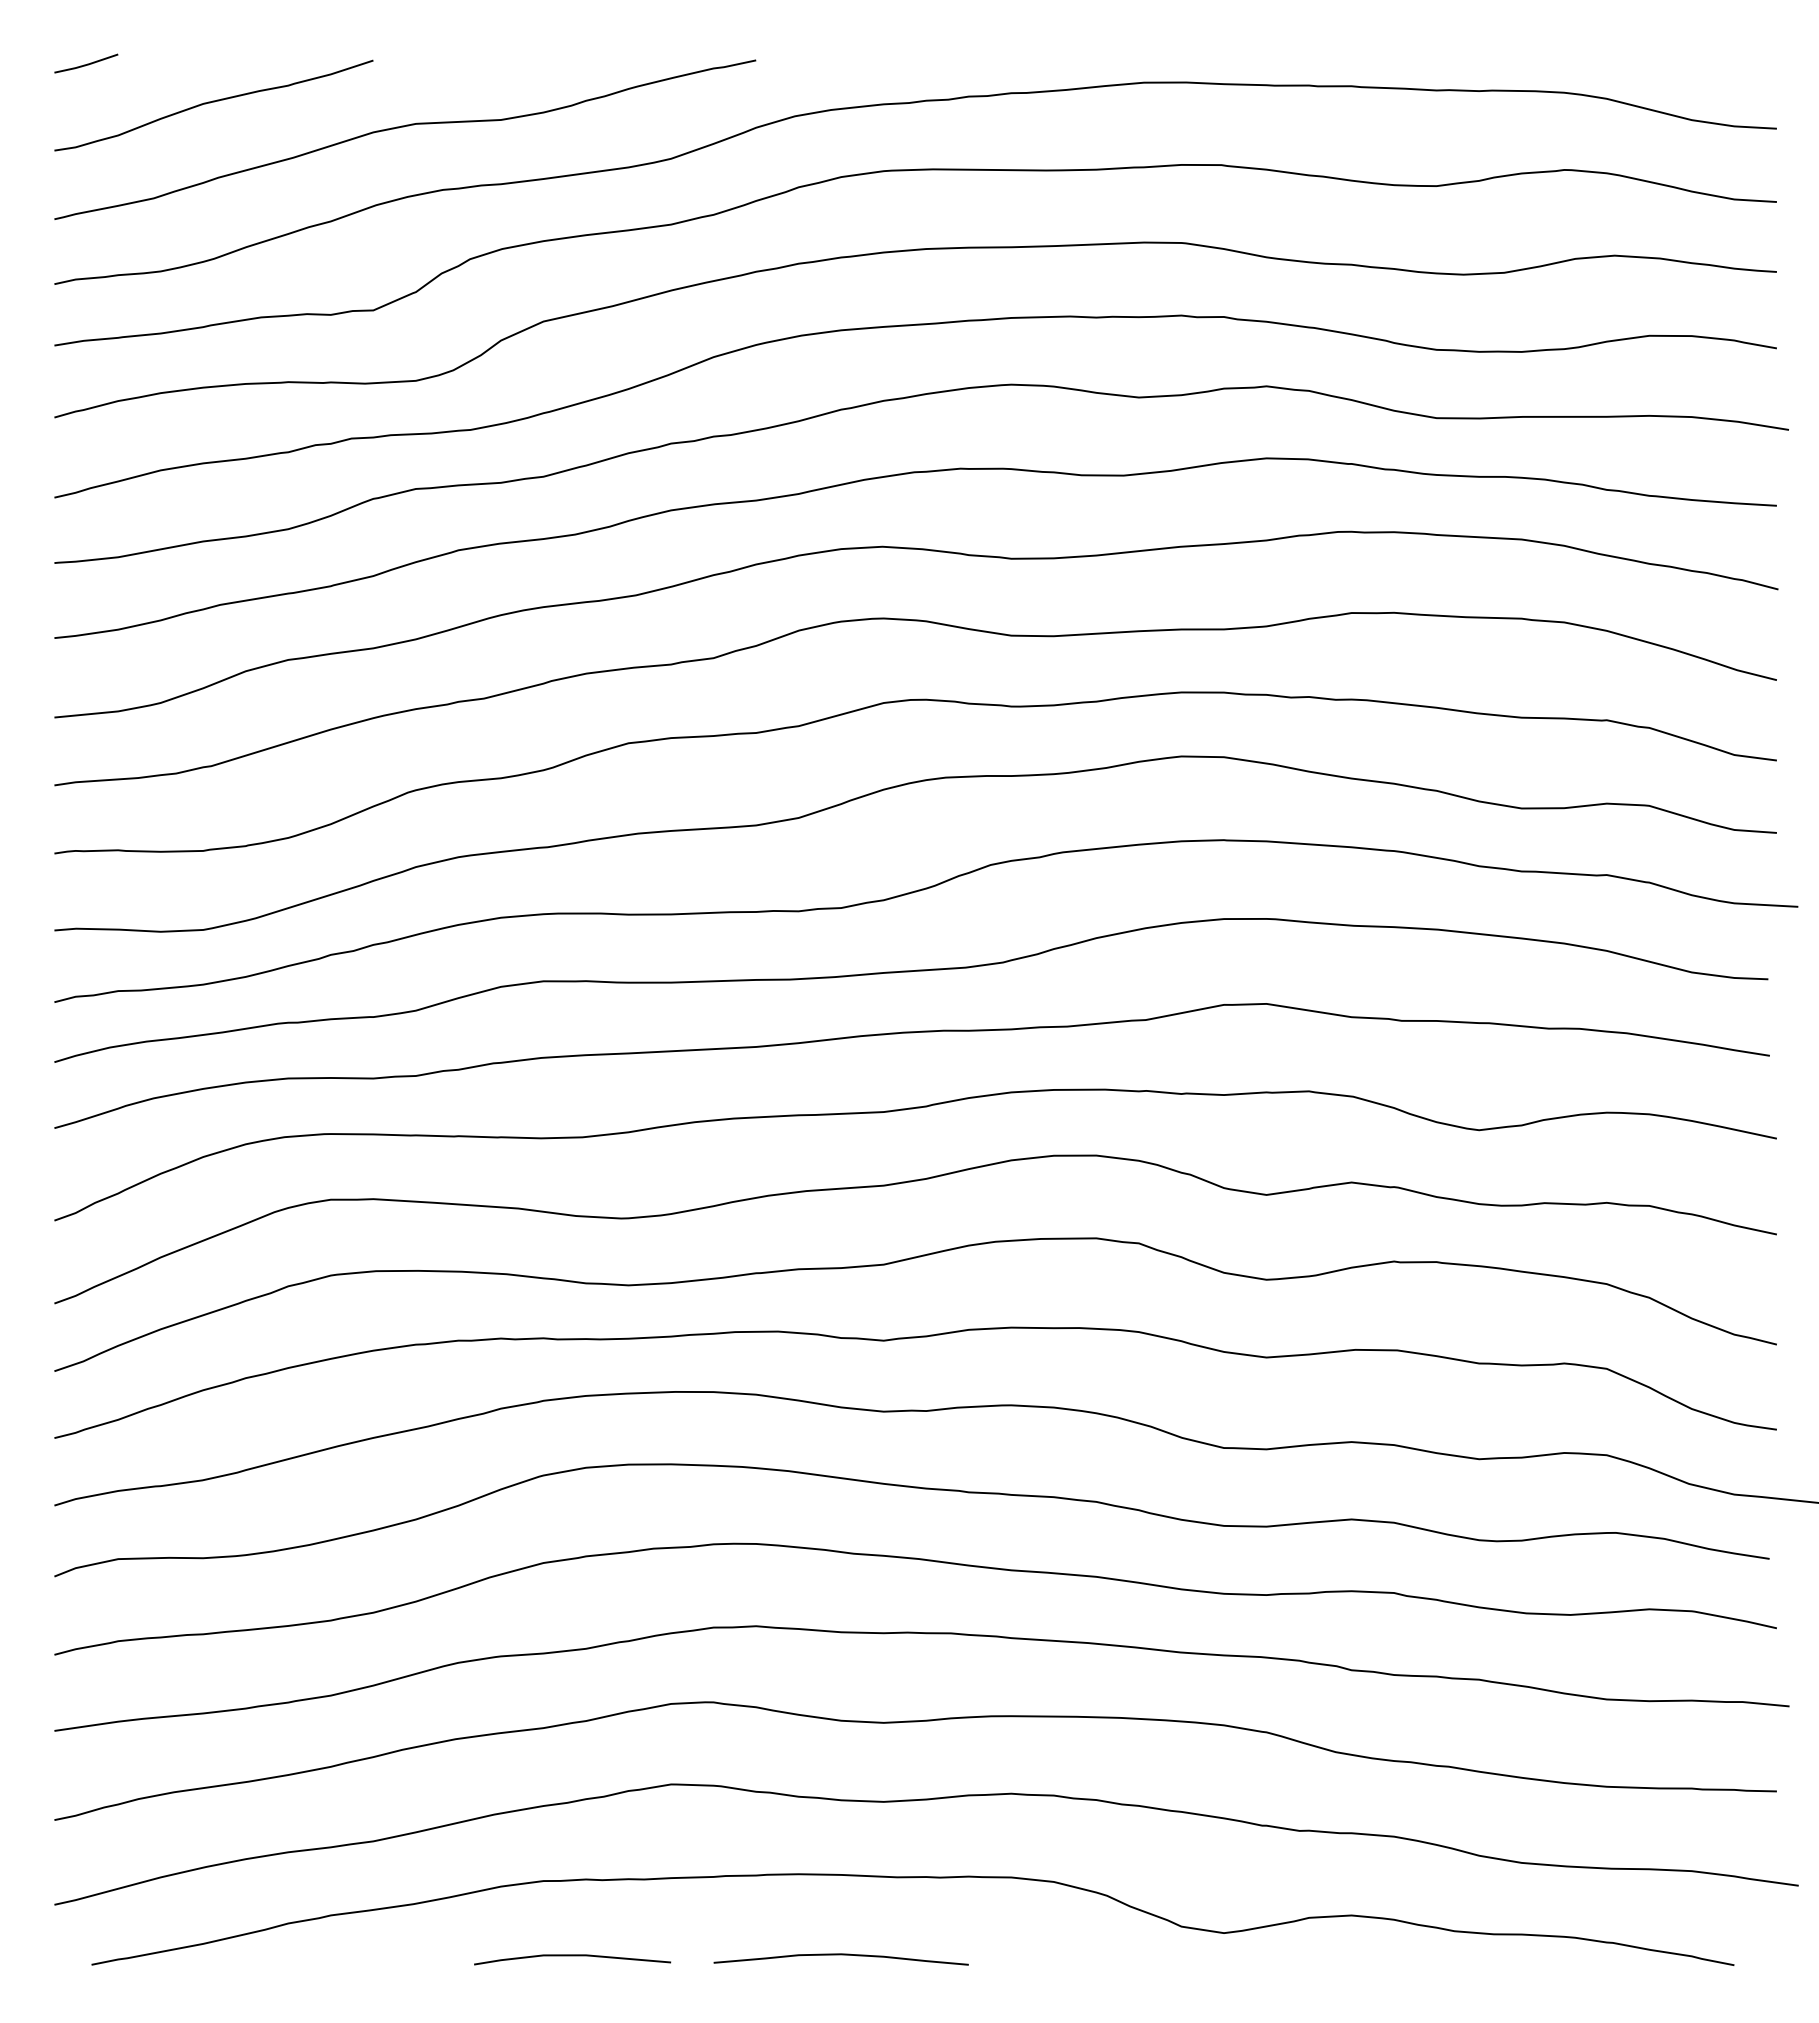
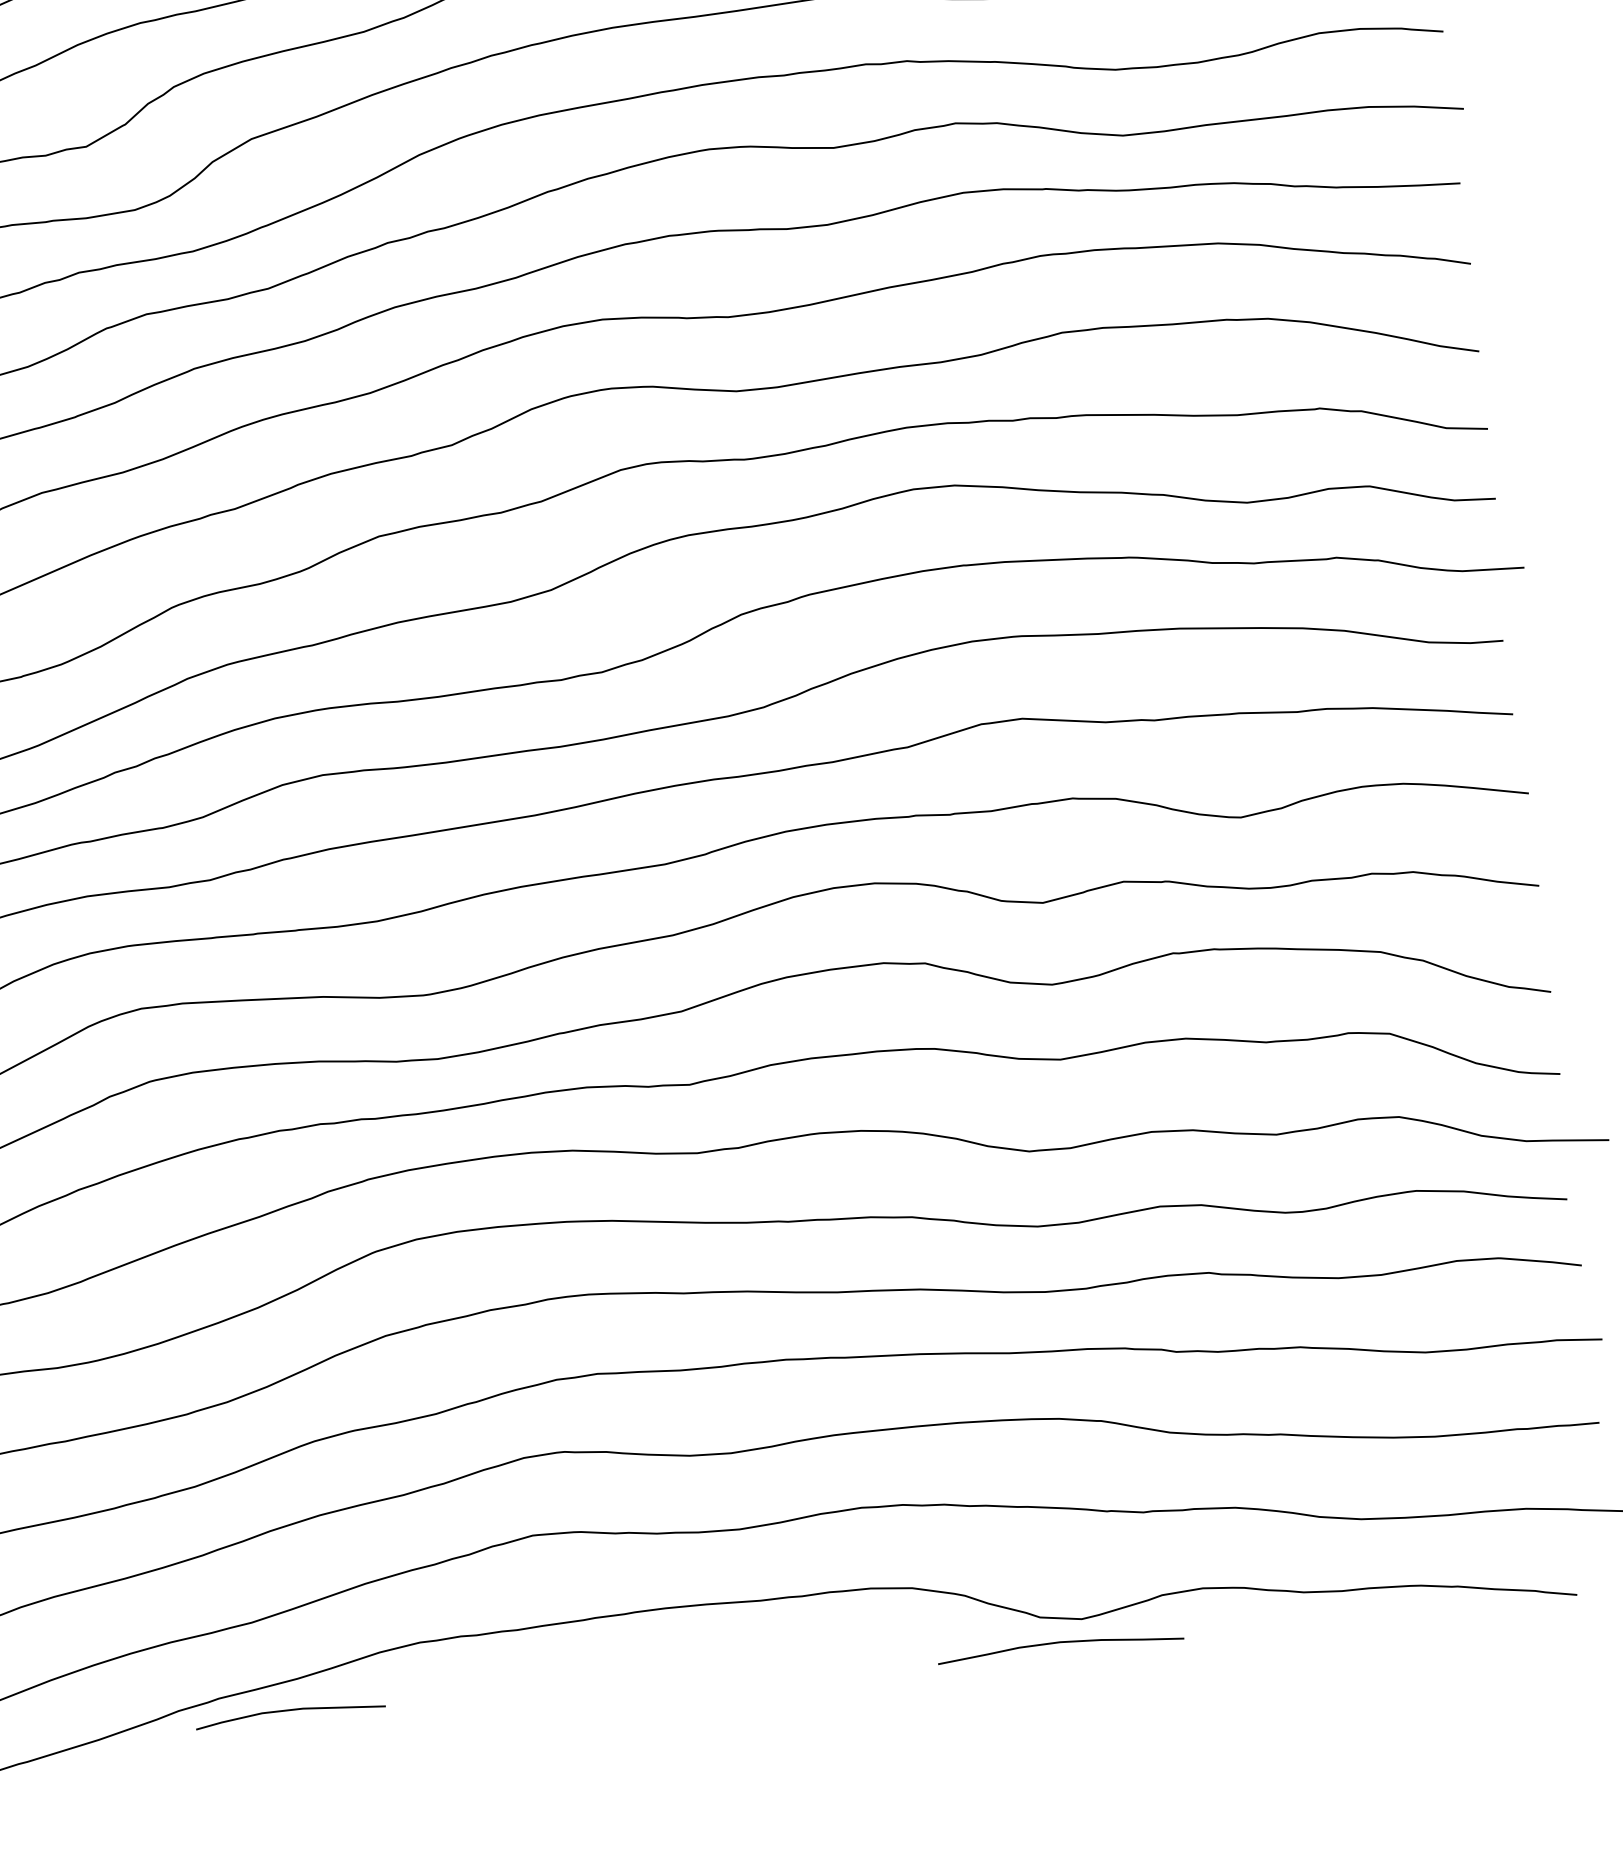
curve: (840, 1955) -> (1059, 1643), moved
line: (572, 1956) -> (290, 1711), moved

